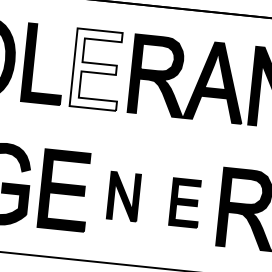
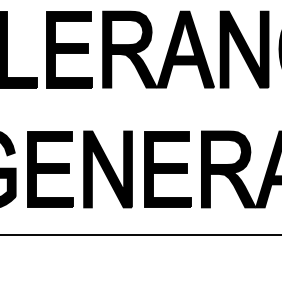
fill: (96, 69) -> (68, 49), added
part: (123, 196) -> (107, 169), size x1.67
part: (184, 202) -> (167, 169), size x1.67

